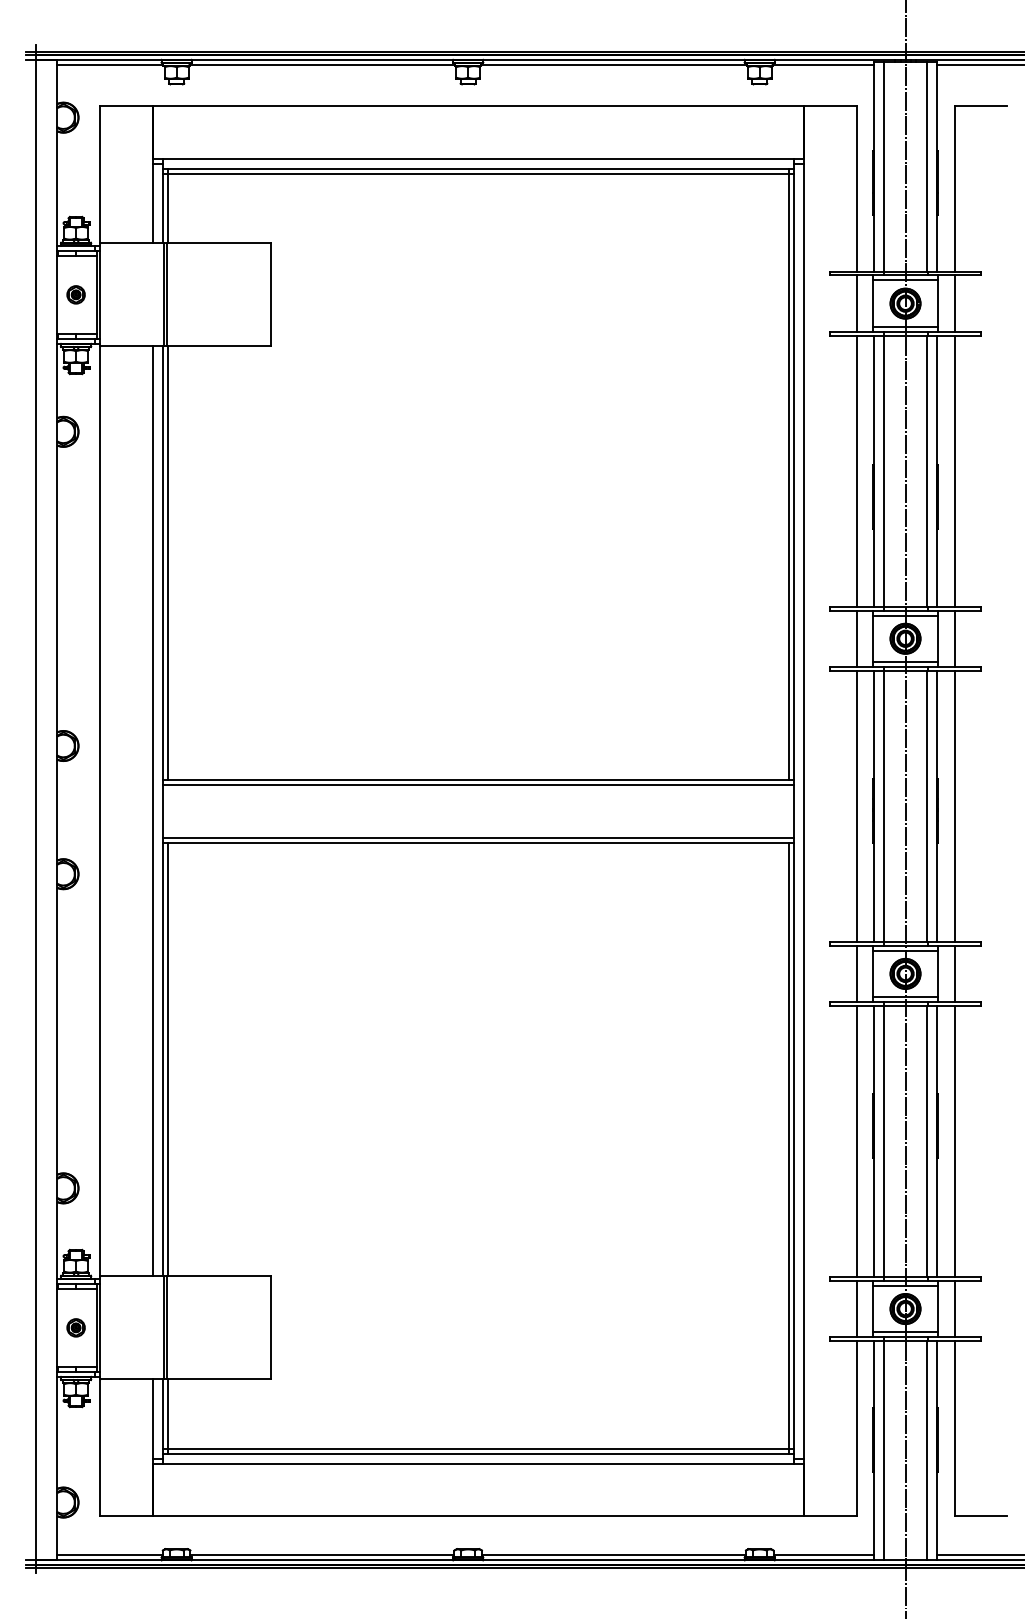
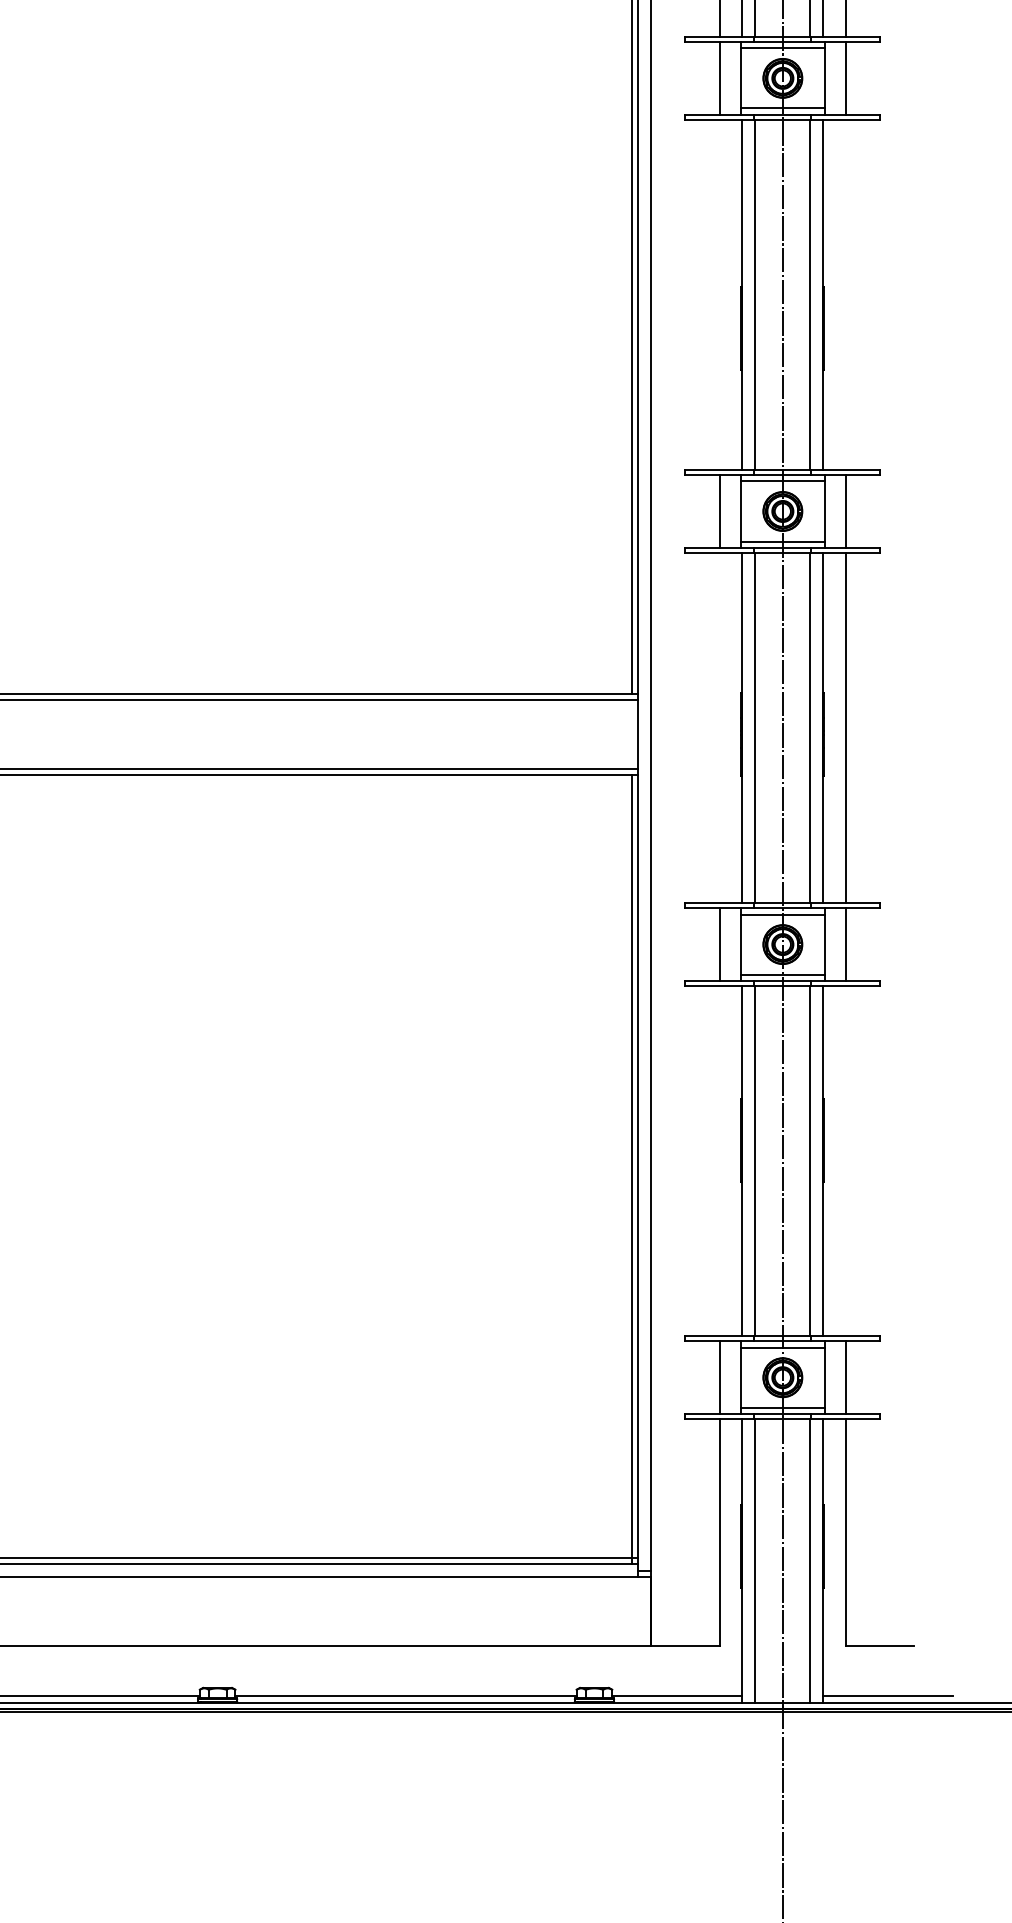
line: (856, 470) -> (719, 293), removed
line: (954, 470) -> (846, 293), removed
line: (856, 805) -> (719, 726), removed
line: (856, 1140) -> (719, 1159), removed
line: (954, 1140) -> (846, 1159), removed

